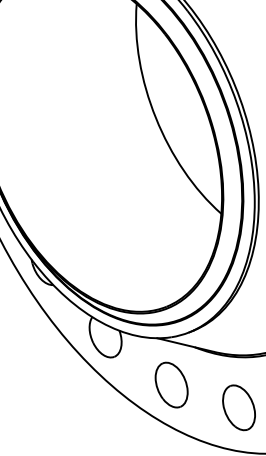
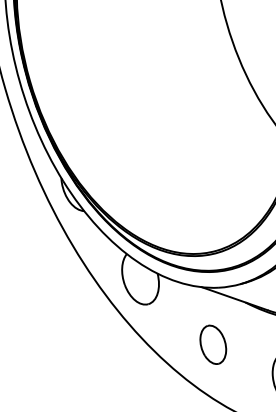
part: (171, 384) -> (213, 344), size x0.7

